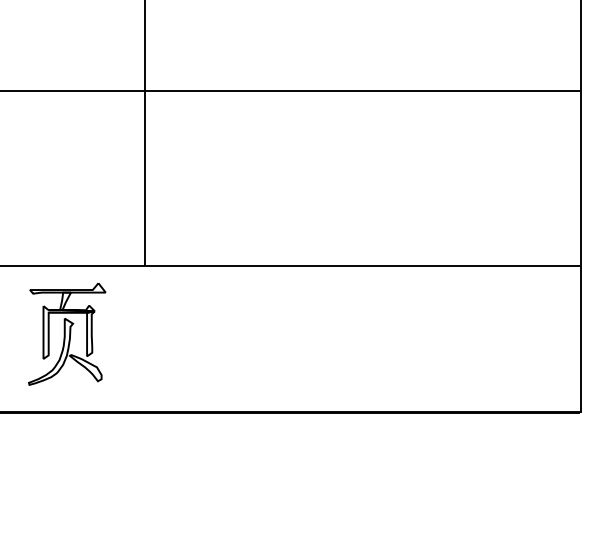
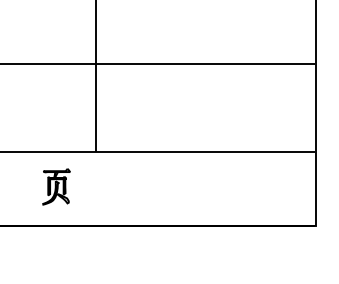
part: (66, 333) -> (56, 186), size x0.7

